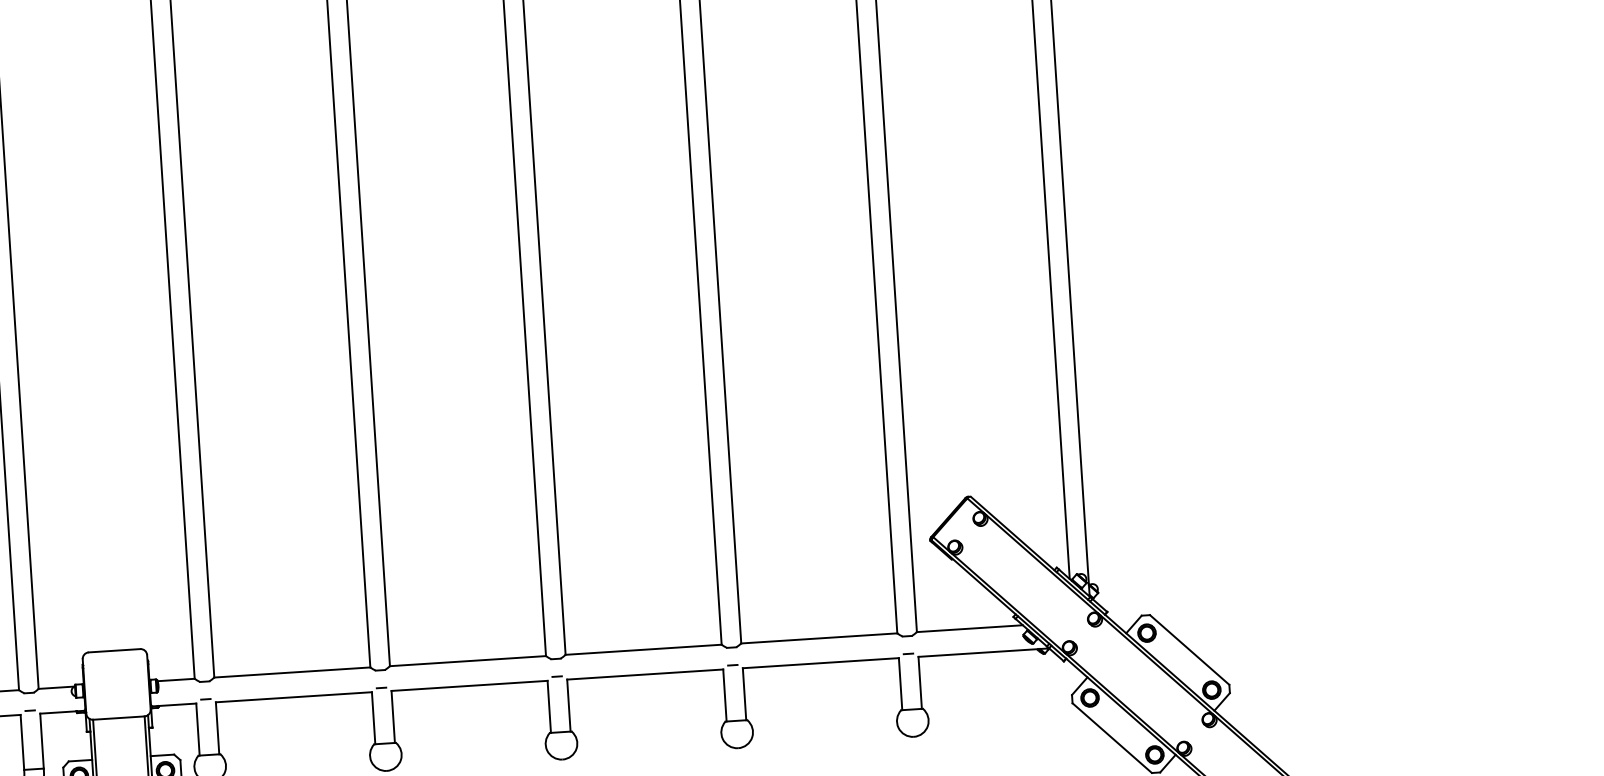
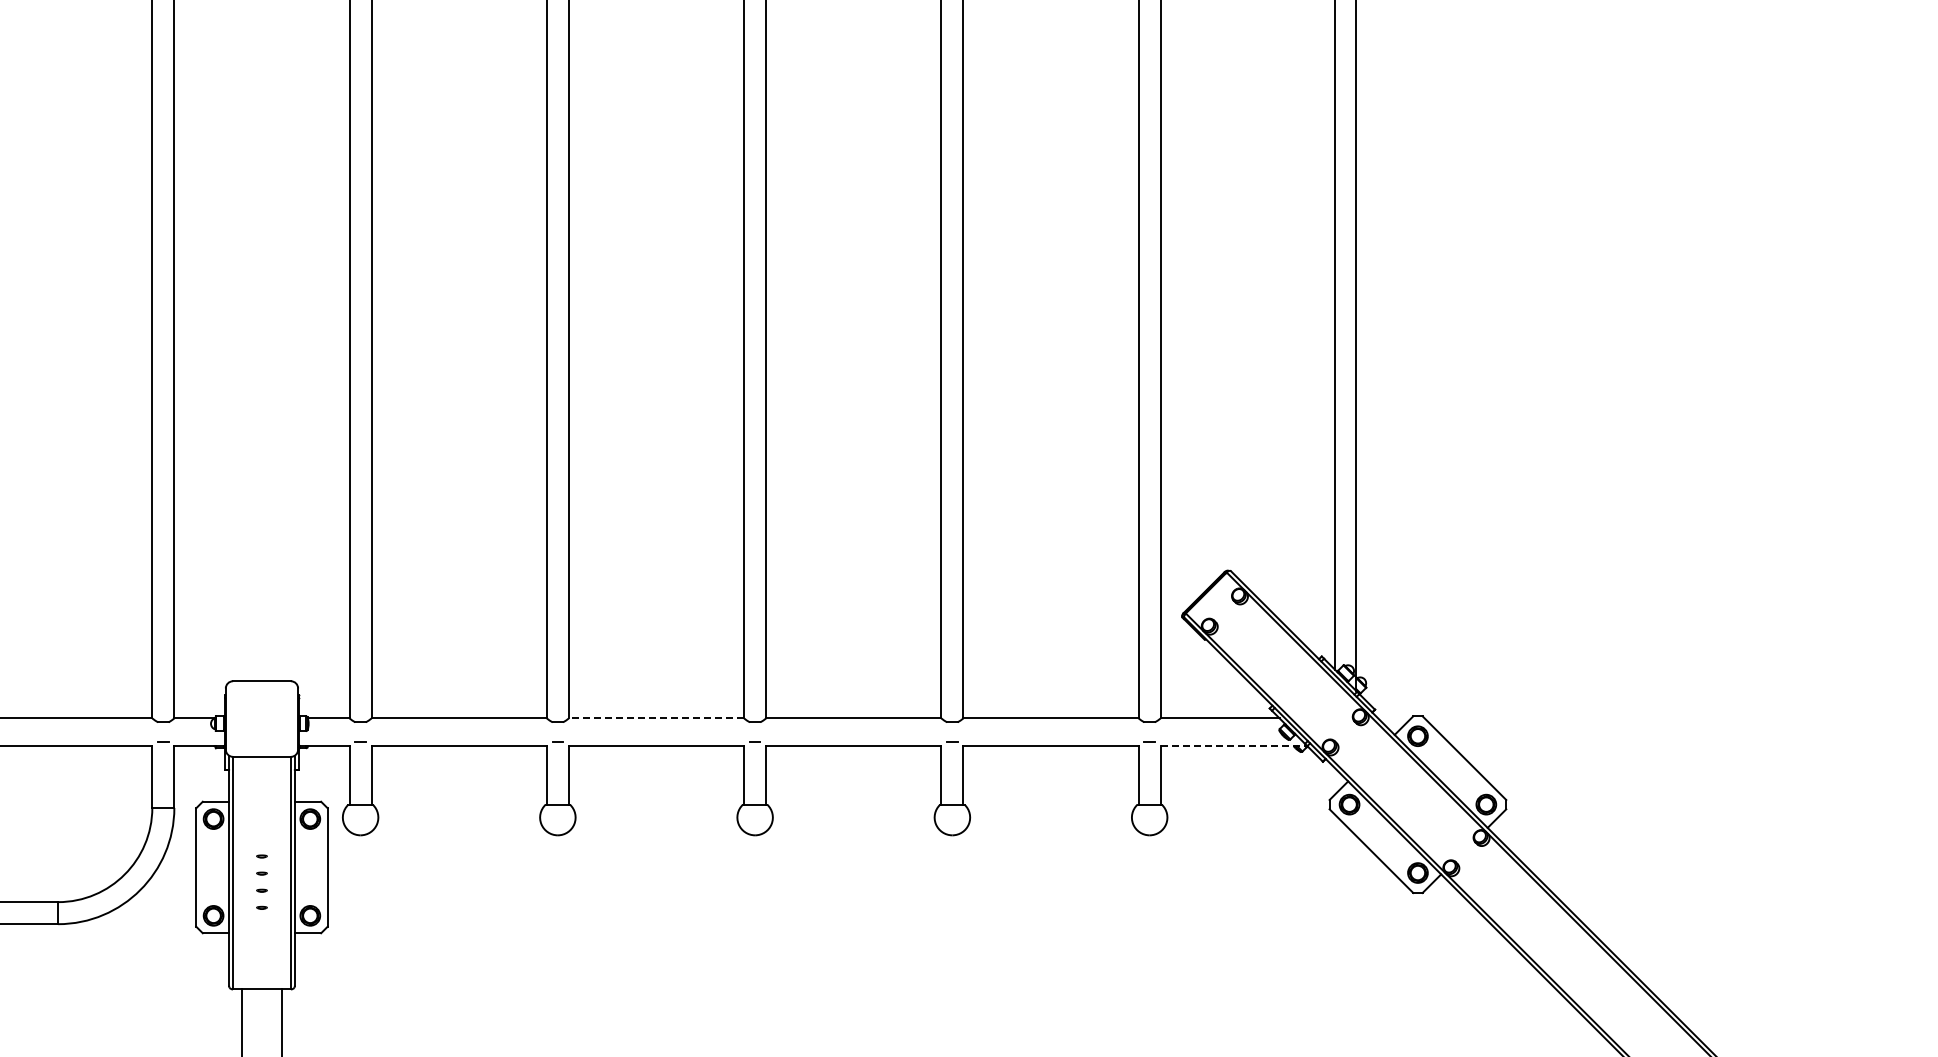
line: (984, 652) -> (1234, 746), solid -> dashed
line: (467, 661) -> (656, 718), solid -> dashed

